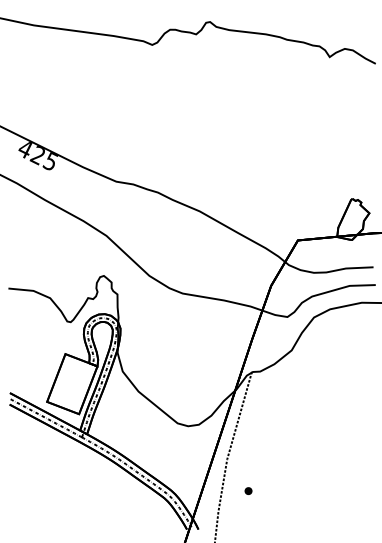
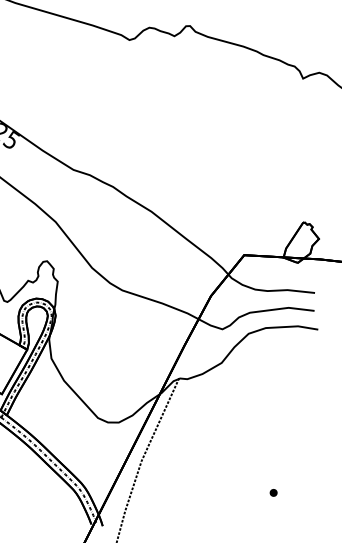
part: (248, 490) -> (273, 492), moved

